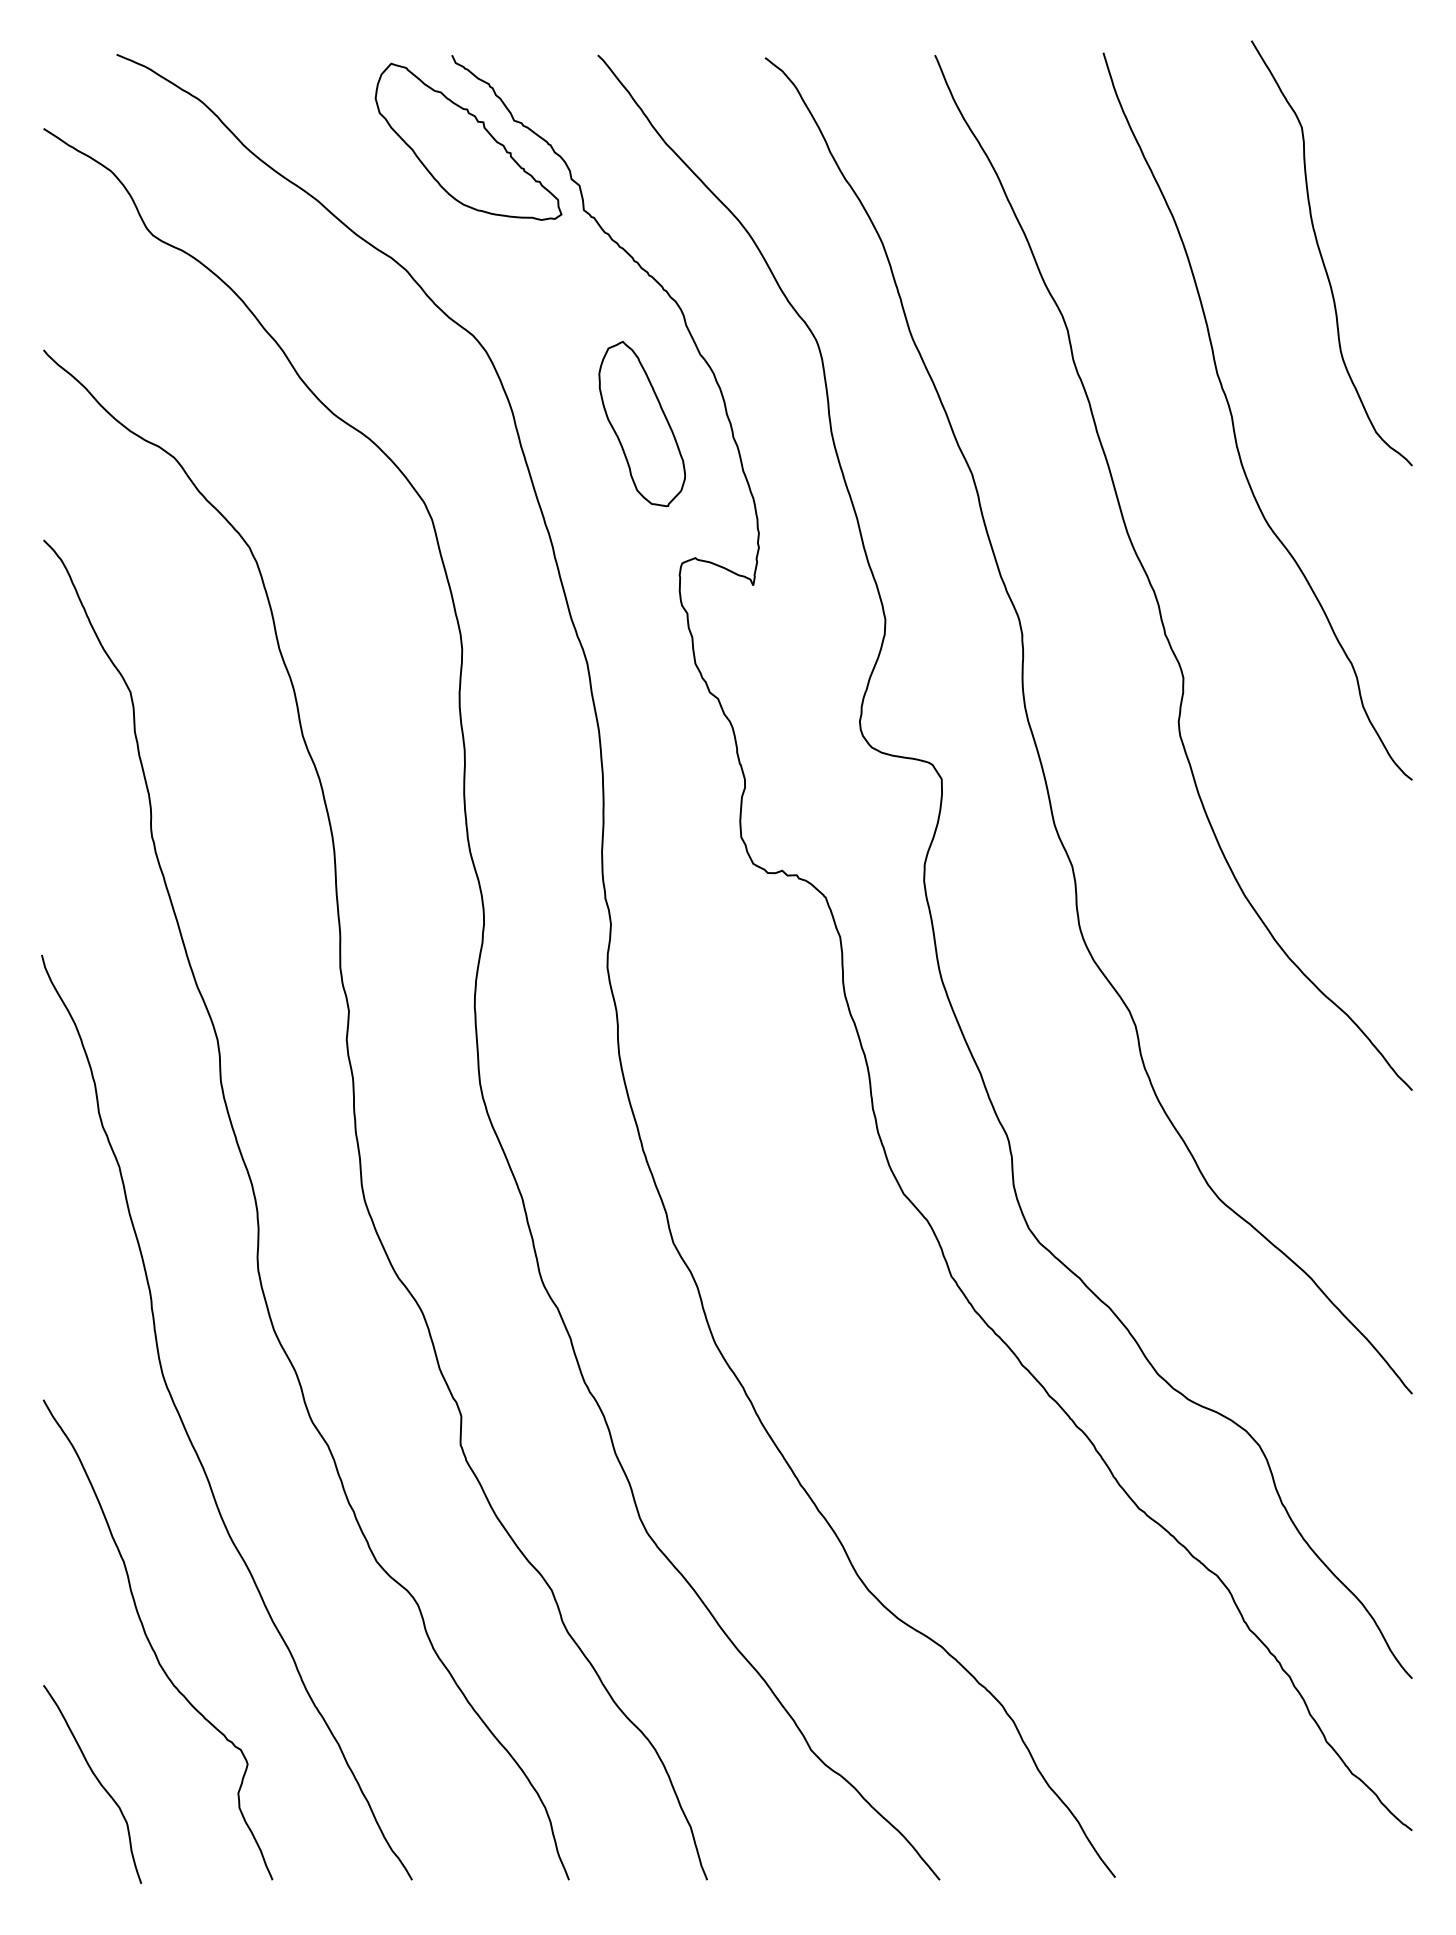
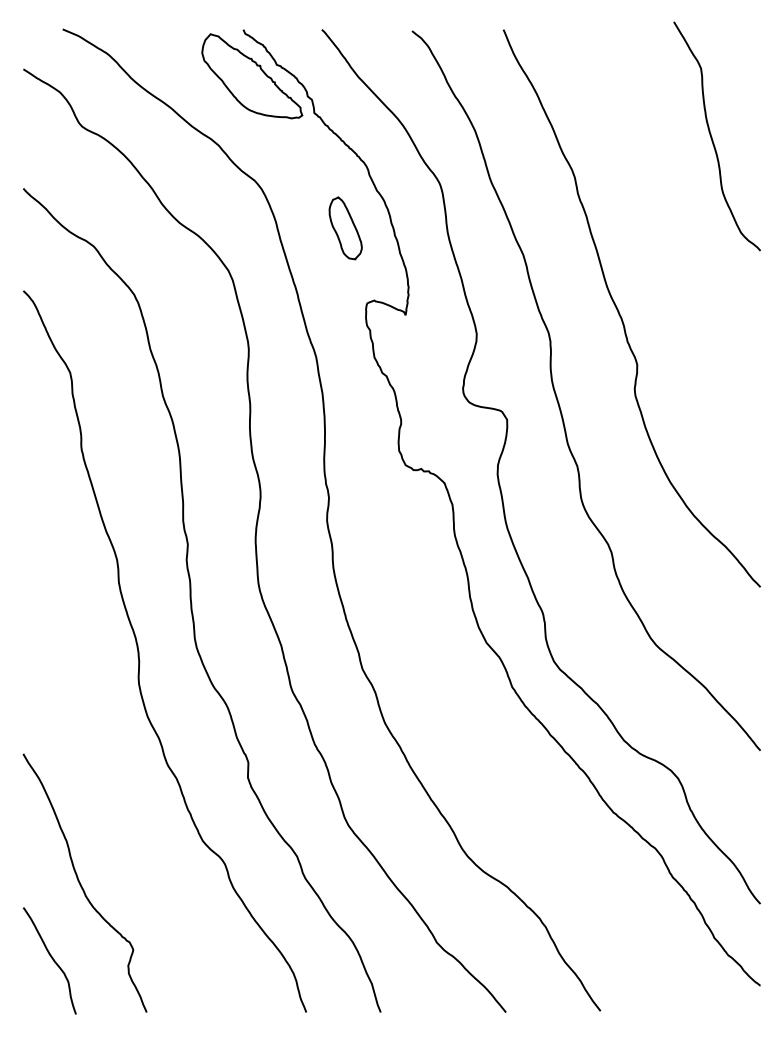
curve: (1233, 416) -> (664, 224), removed
part: (641, 424) -> (345, 228), size x0.7
curve: (190, 1436) -> (102, 773), removed

